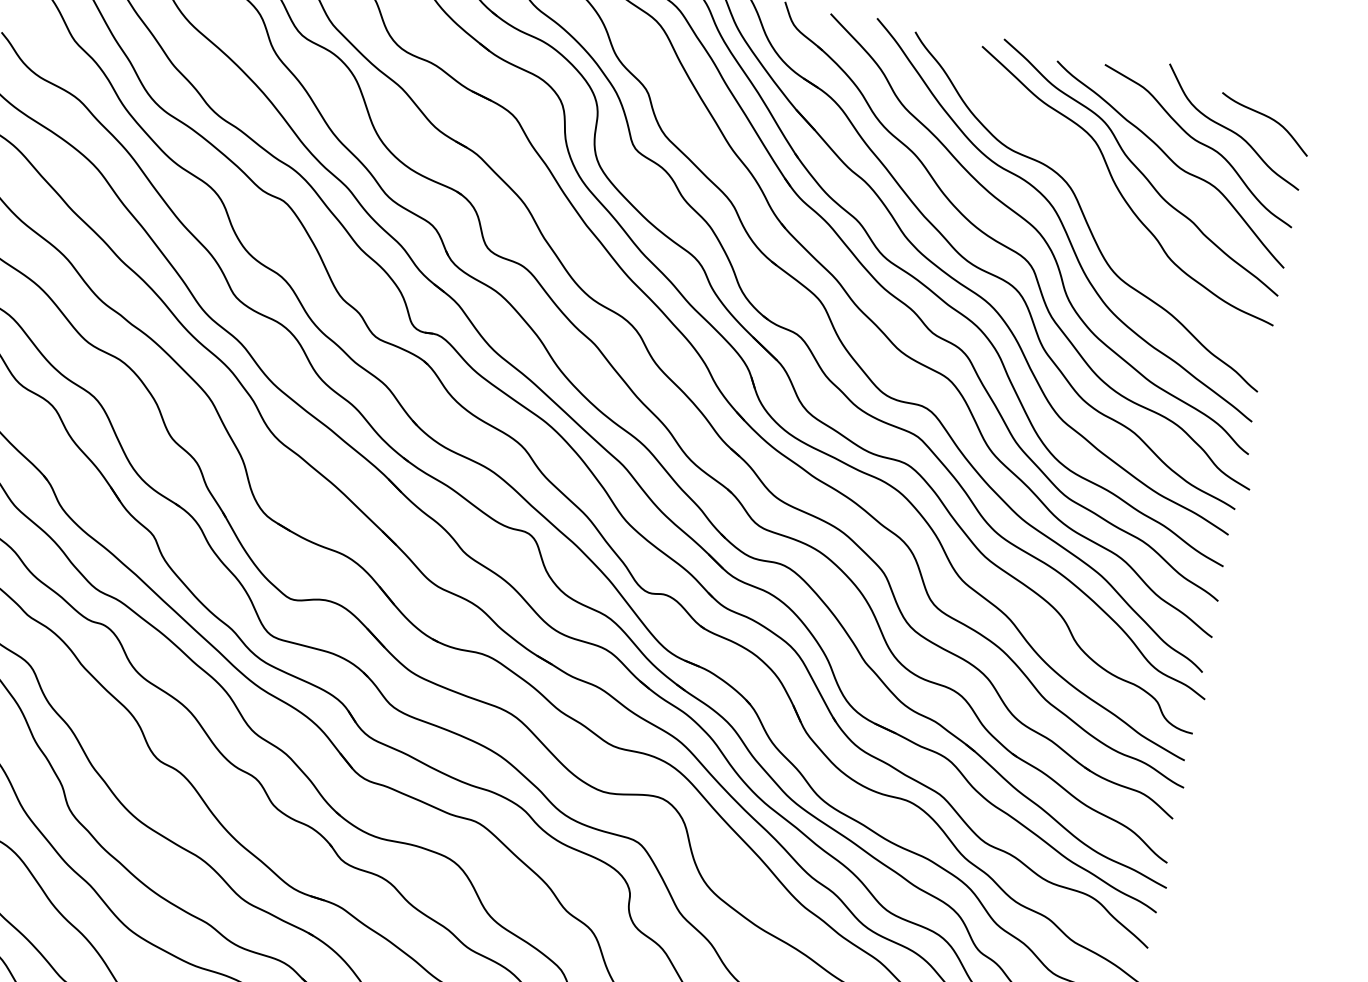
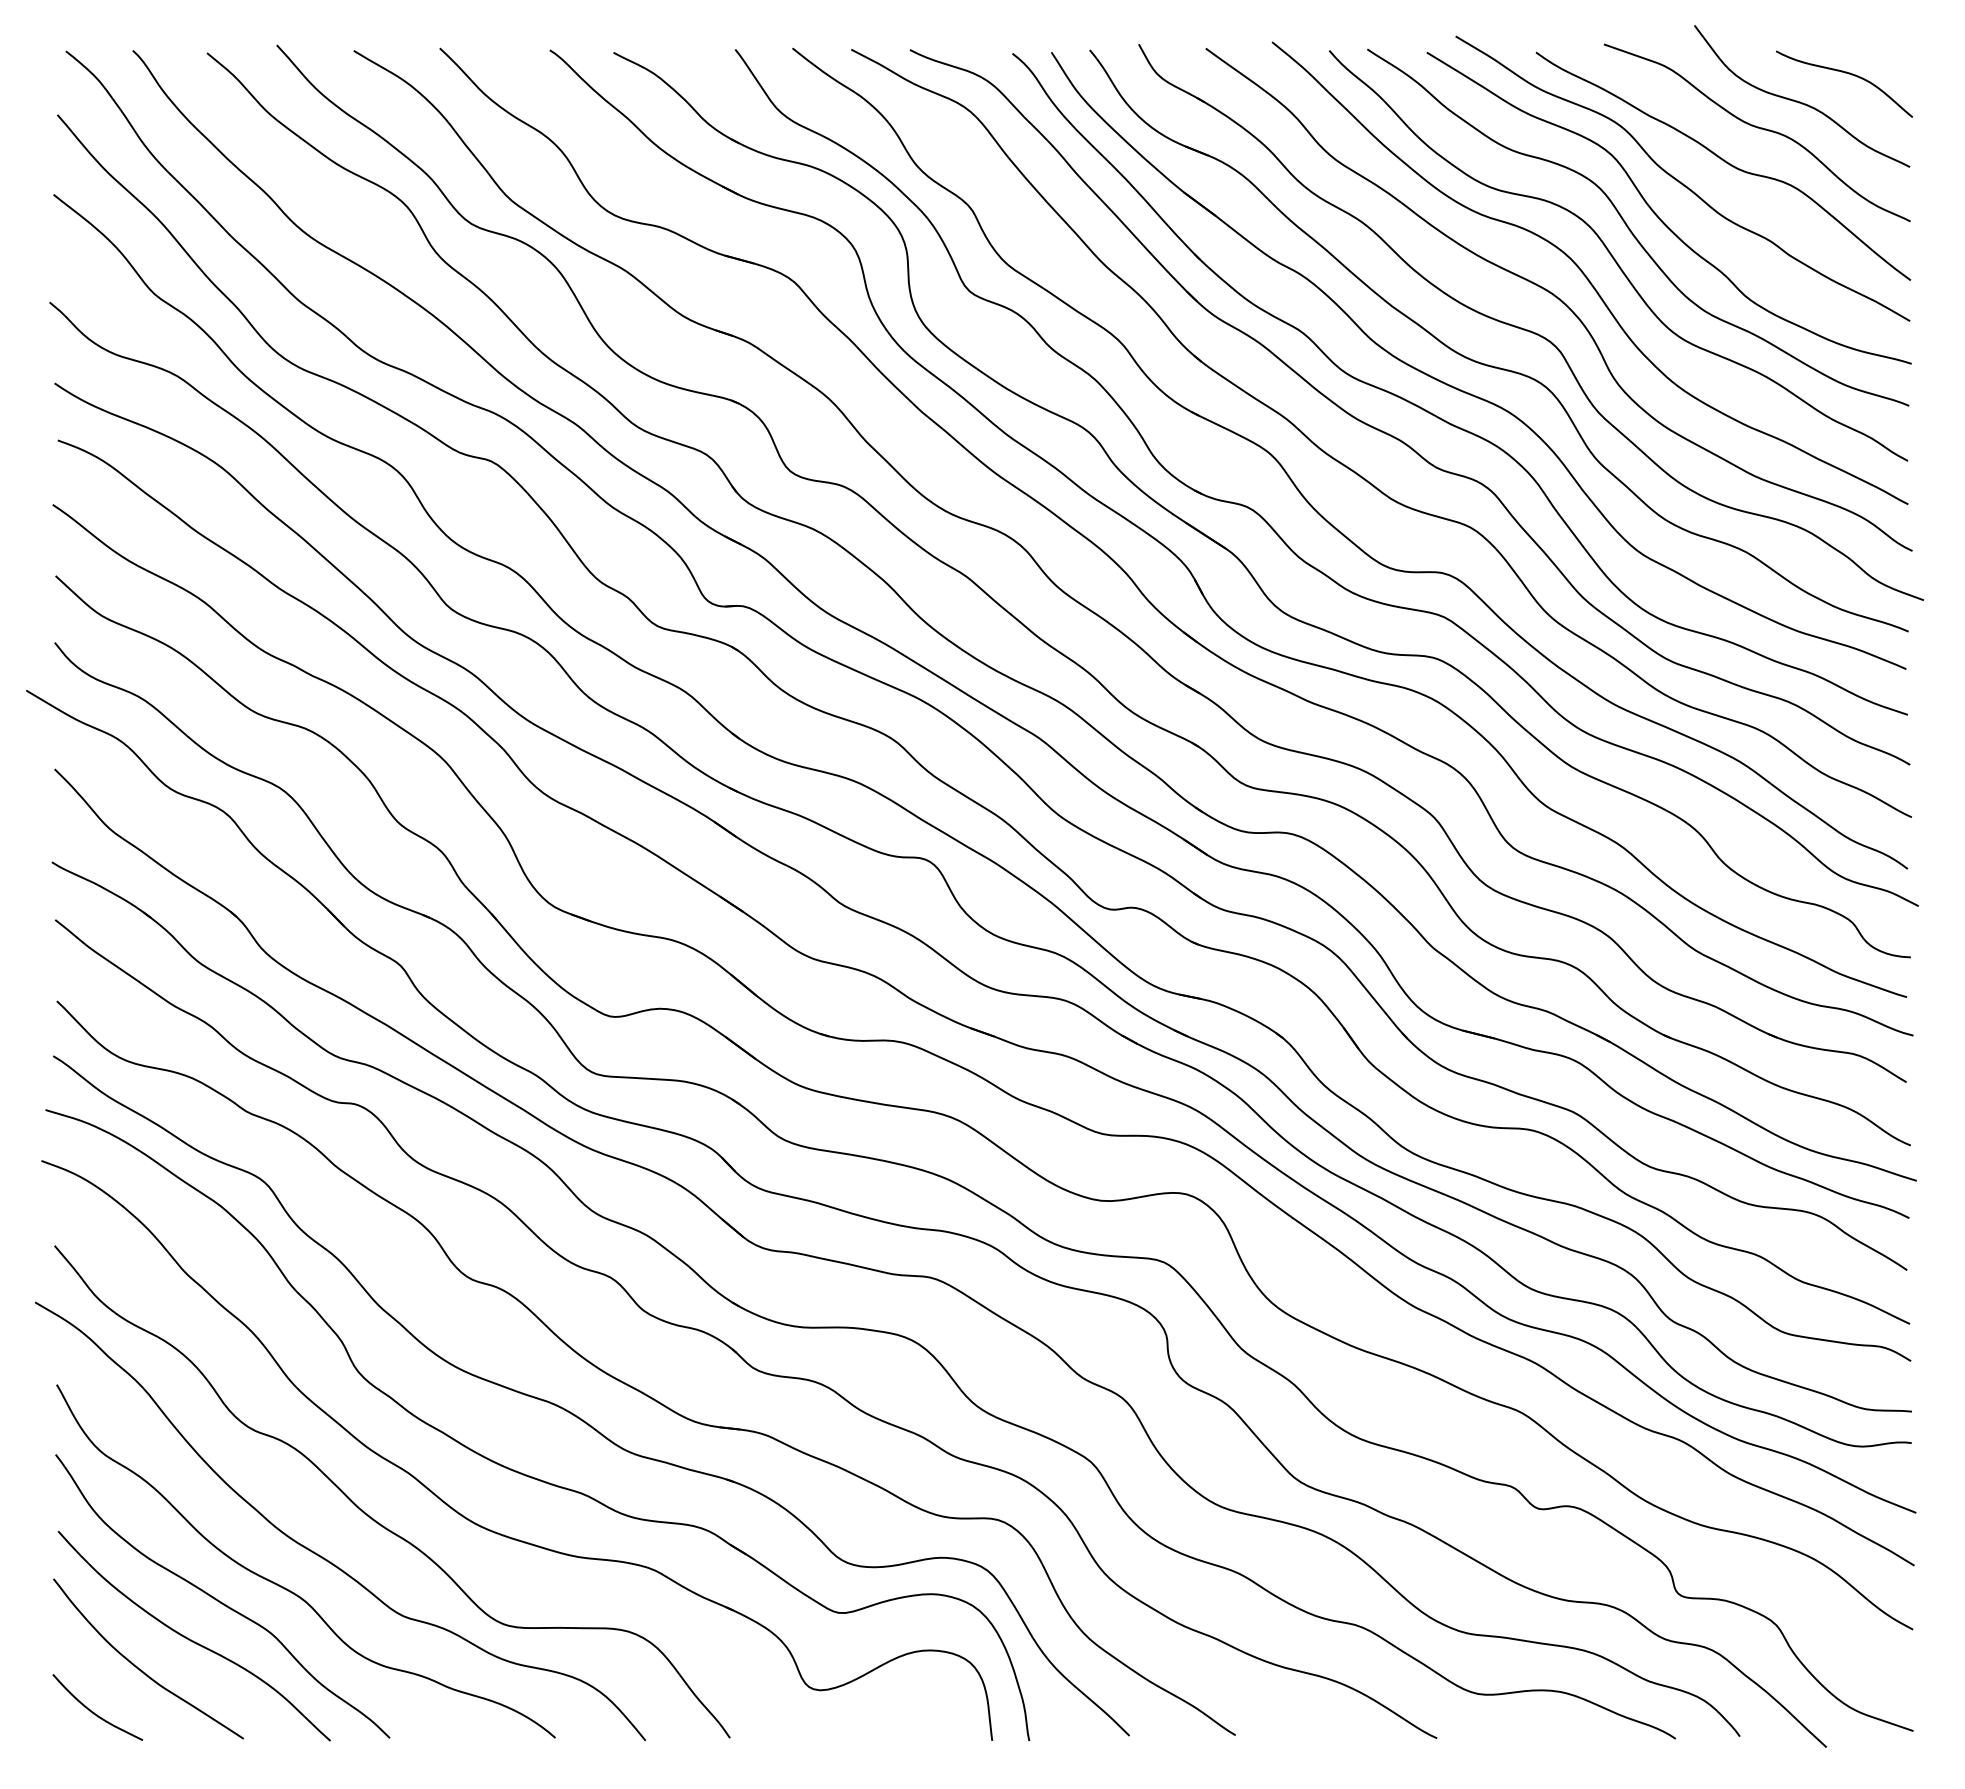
curve: (1099, 197) -> (1632, 231), added

